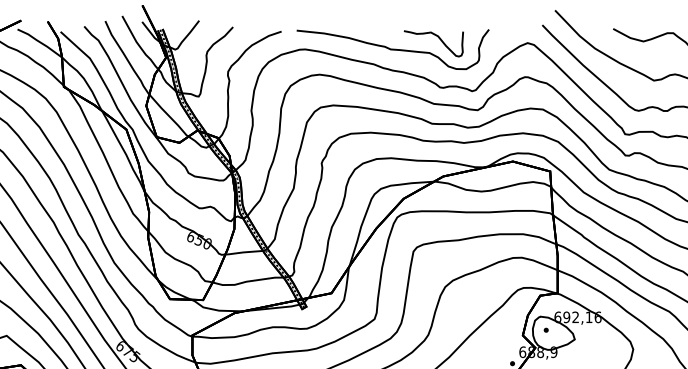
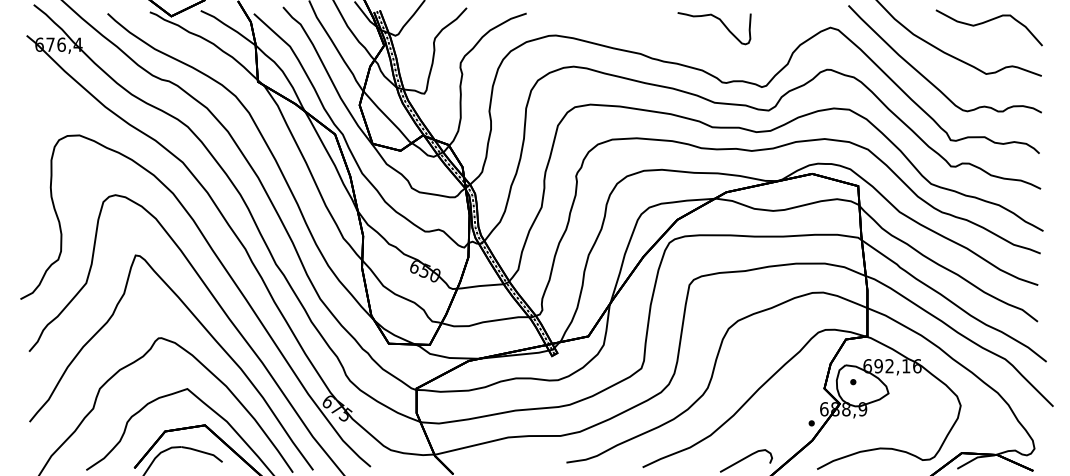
curve: (393, 49) -> (664, 35), removed

